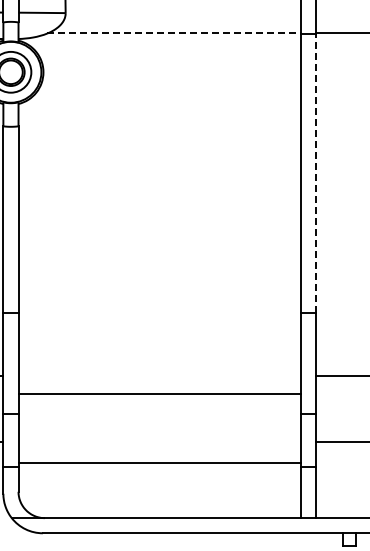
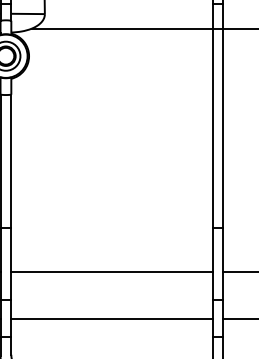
line: (174, 33) -> (122, 28), dashed -> solid
line: (316, 173) -> (223, 128), dashed -> solid
line: (159, 393) -> (111, 272), moved
line: (159, 462) -> (111, 318), moved

